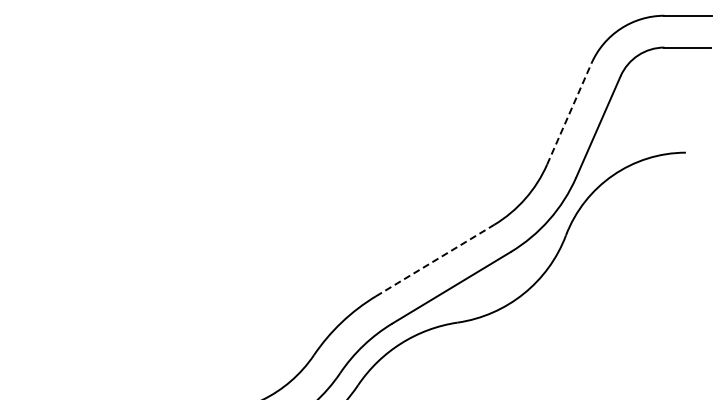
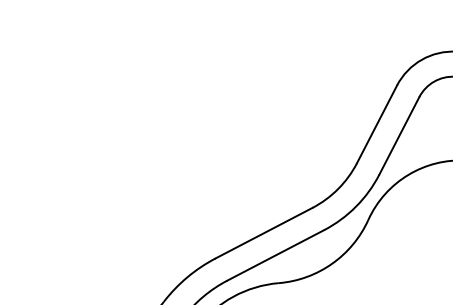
line: (569, 113) -> (377, 124), dashed -> solid
line: (435, 260) -> (264, 233), dashed -> solid

